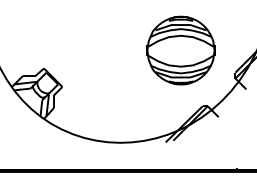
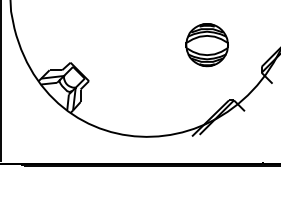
part: (180, 51) -> (206, 45), size x0.62

